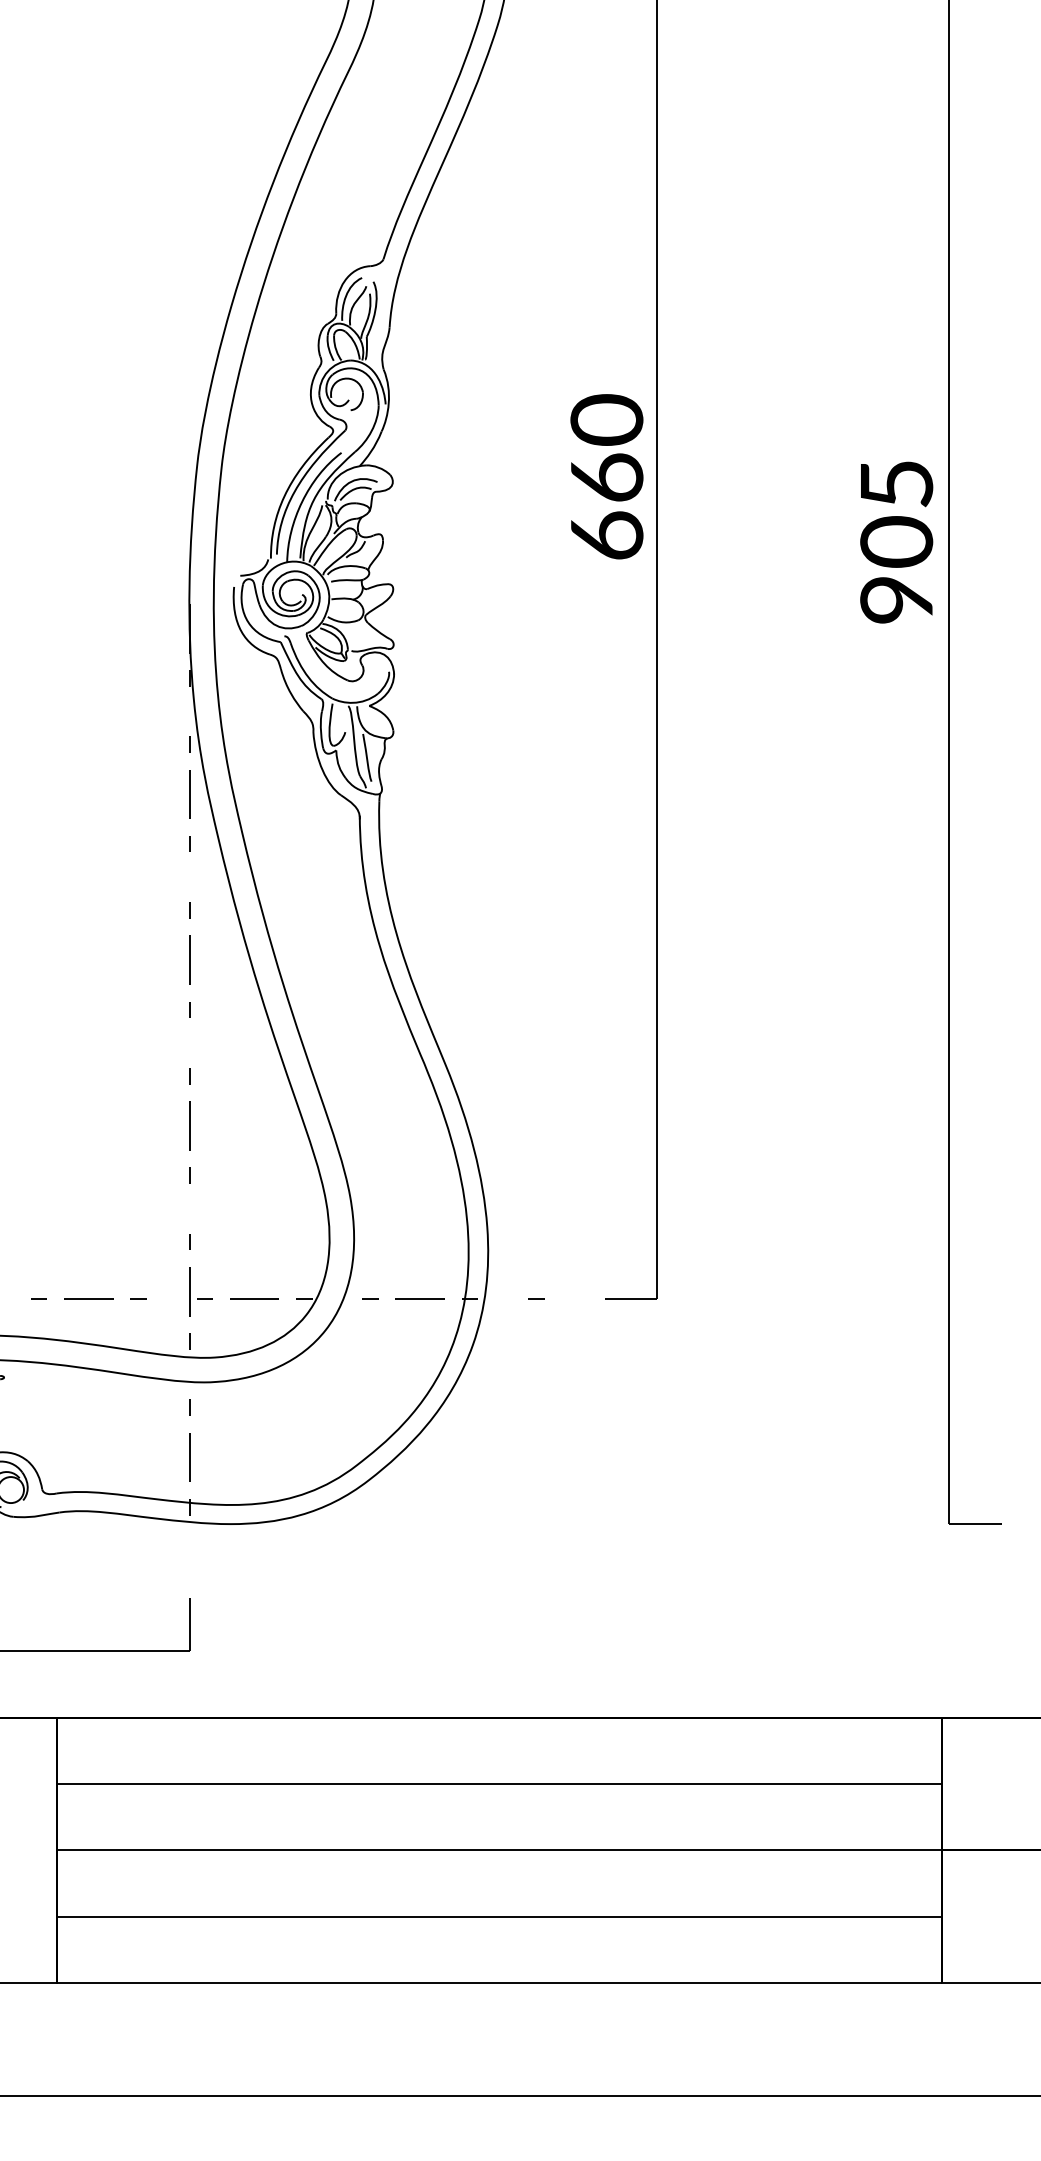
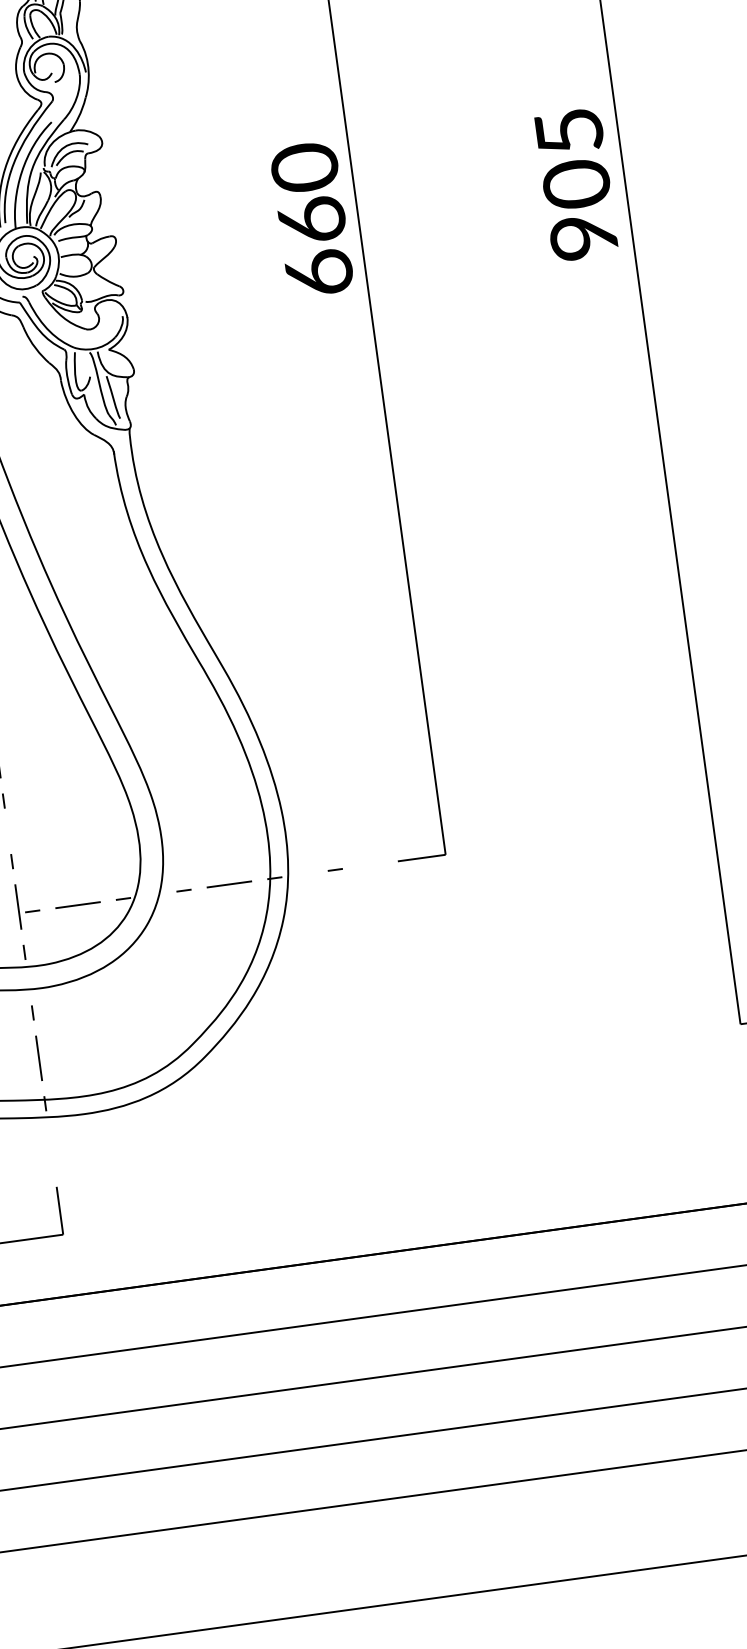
text: (606, 476) -> (311, 219), moved
text: (896, 542) -> (576, 184), moved

